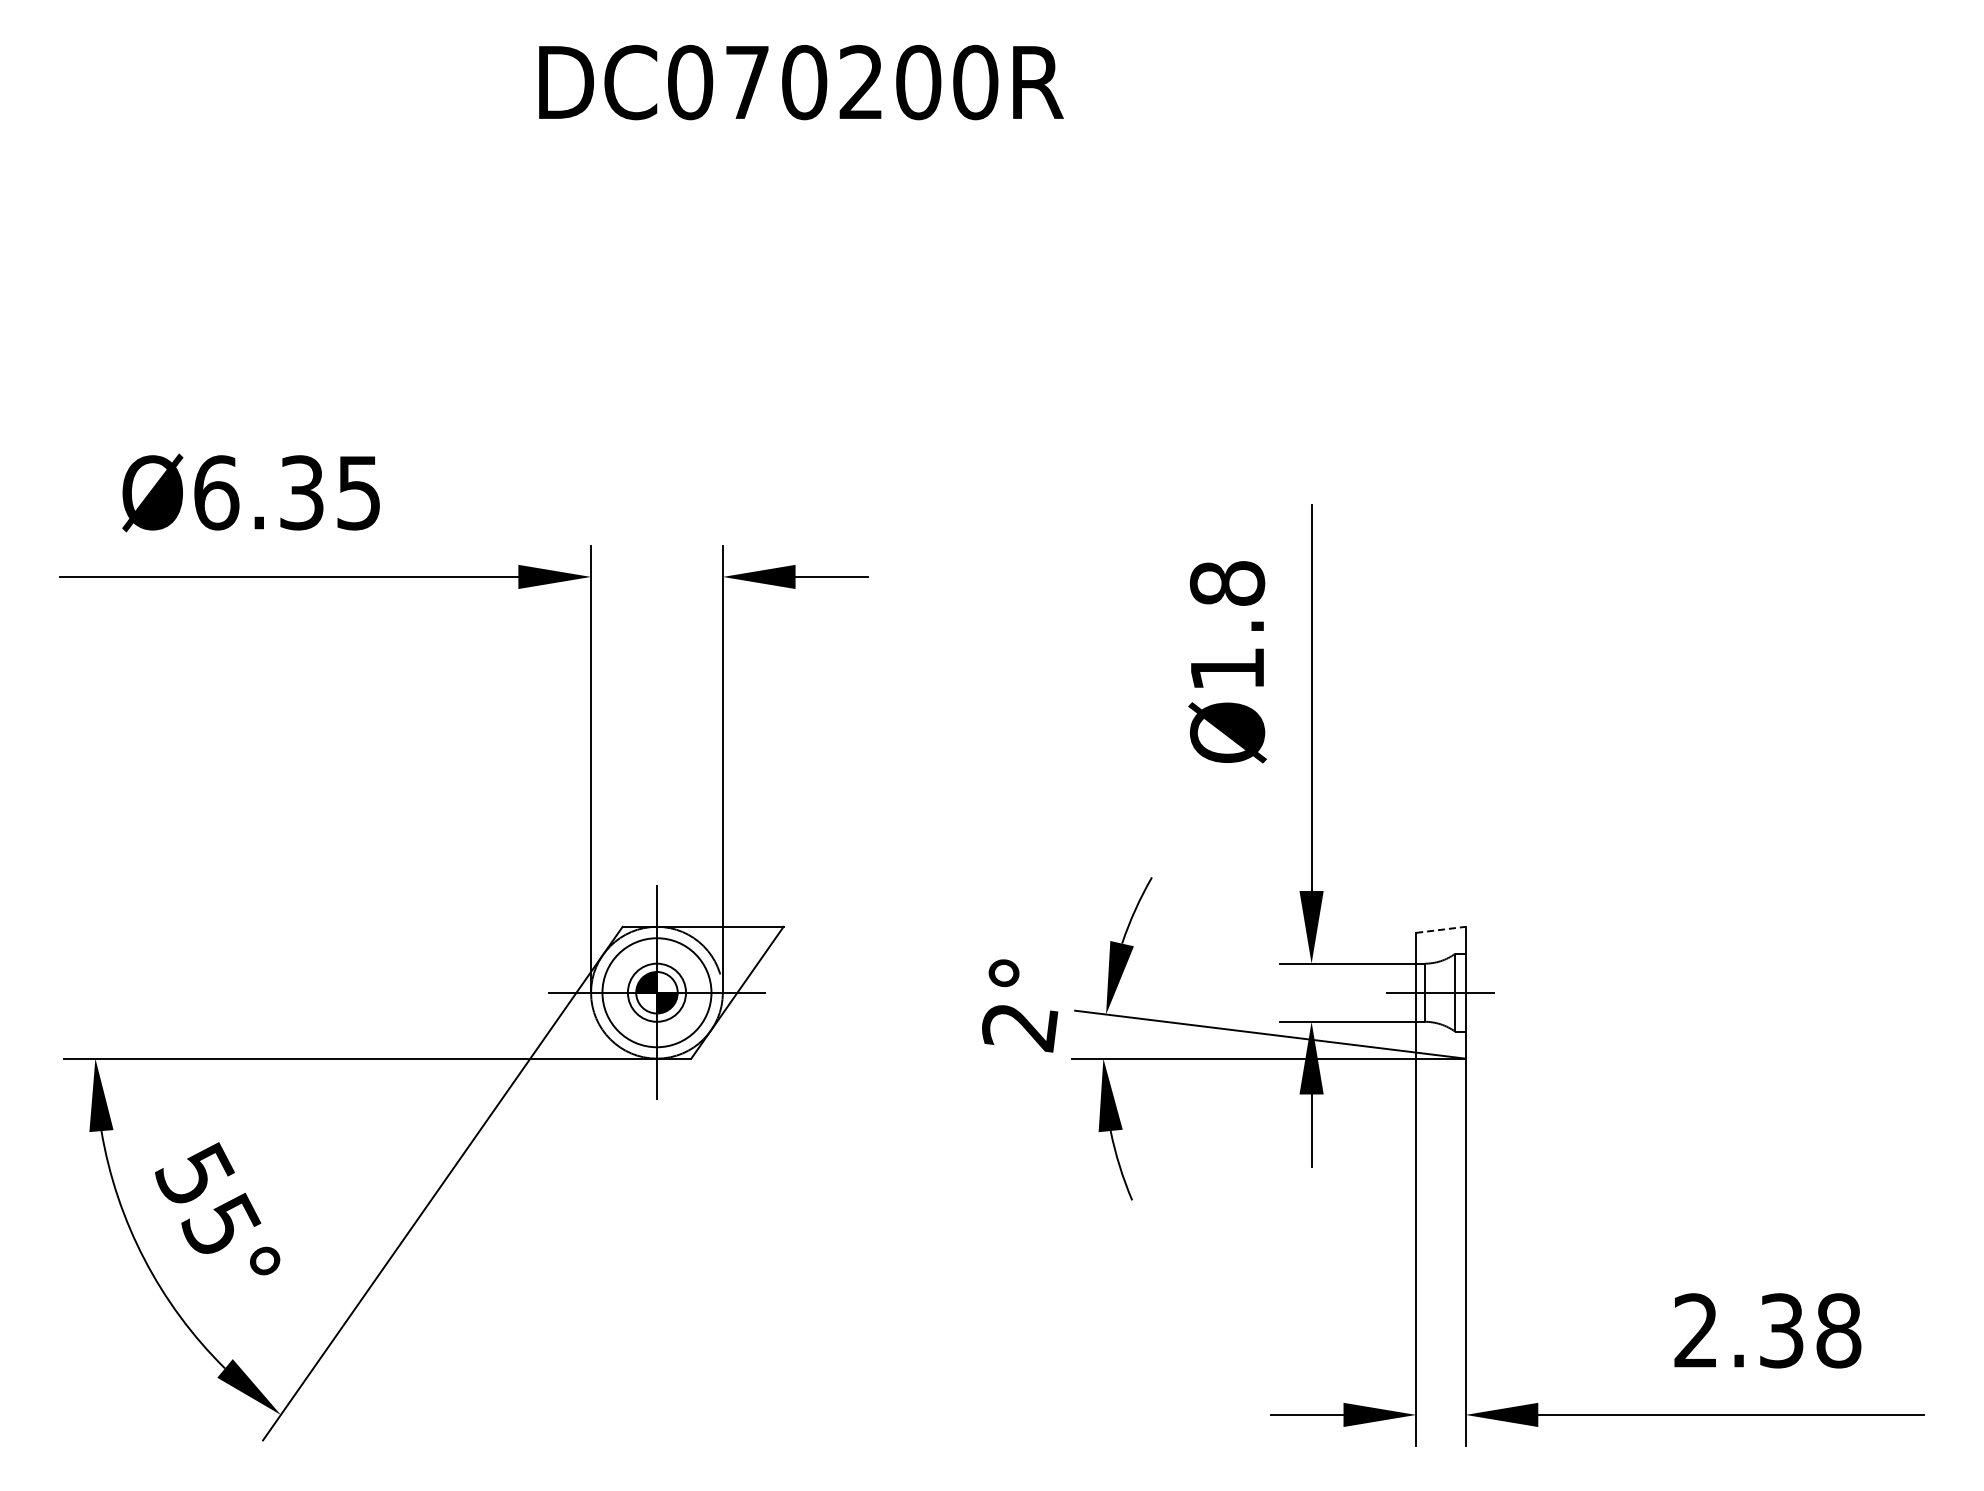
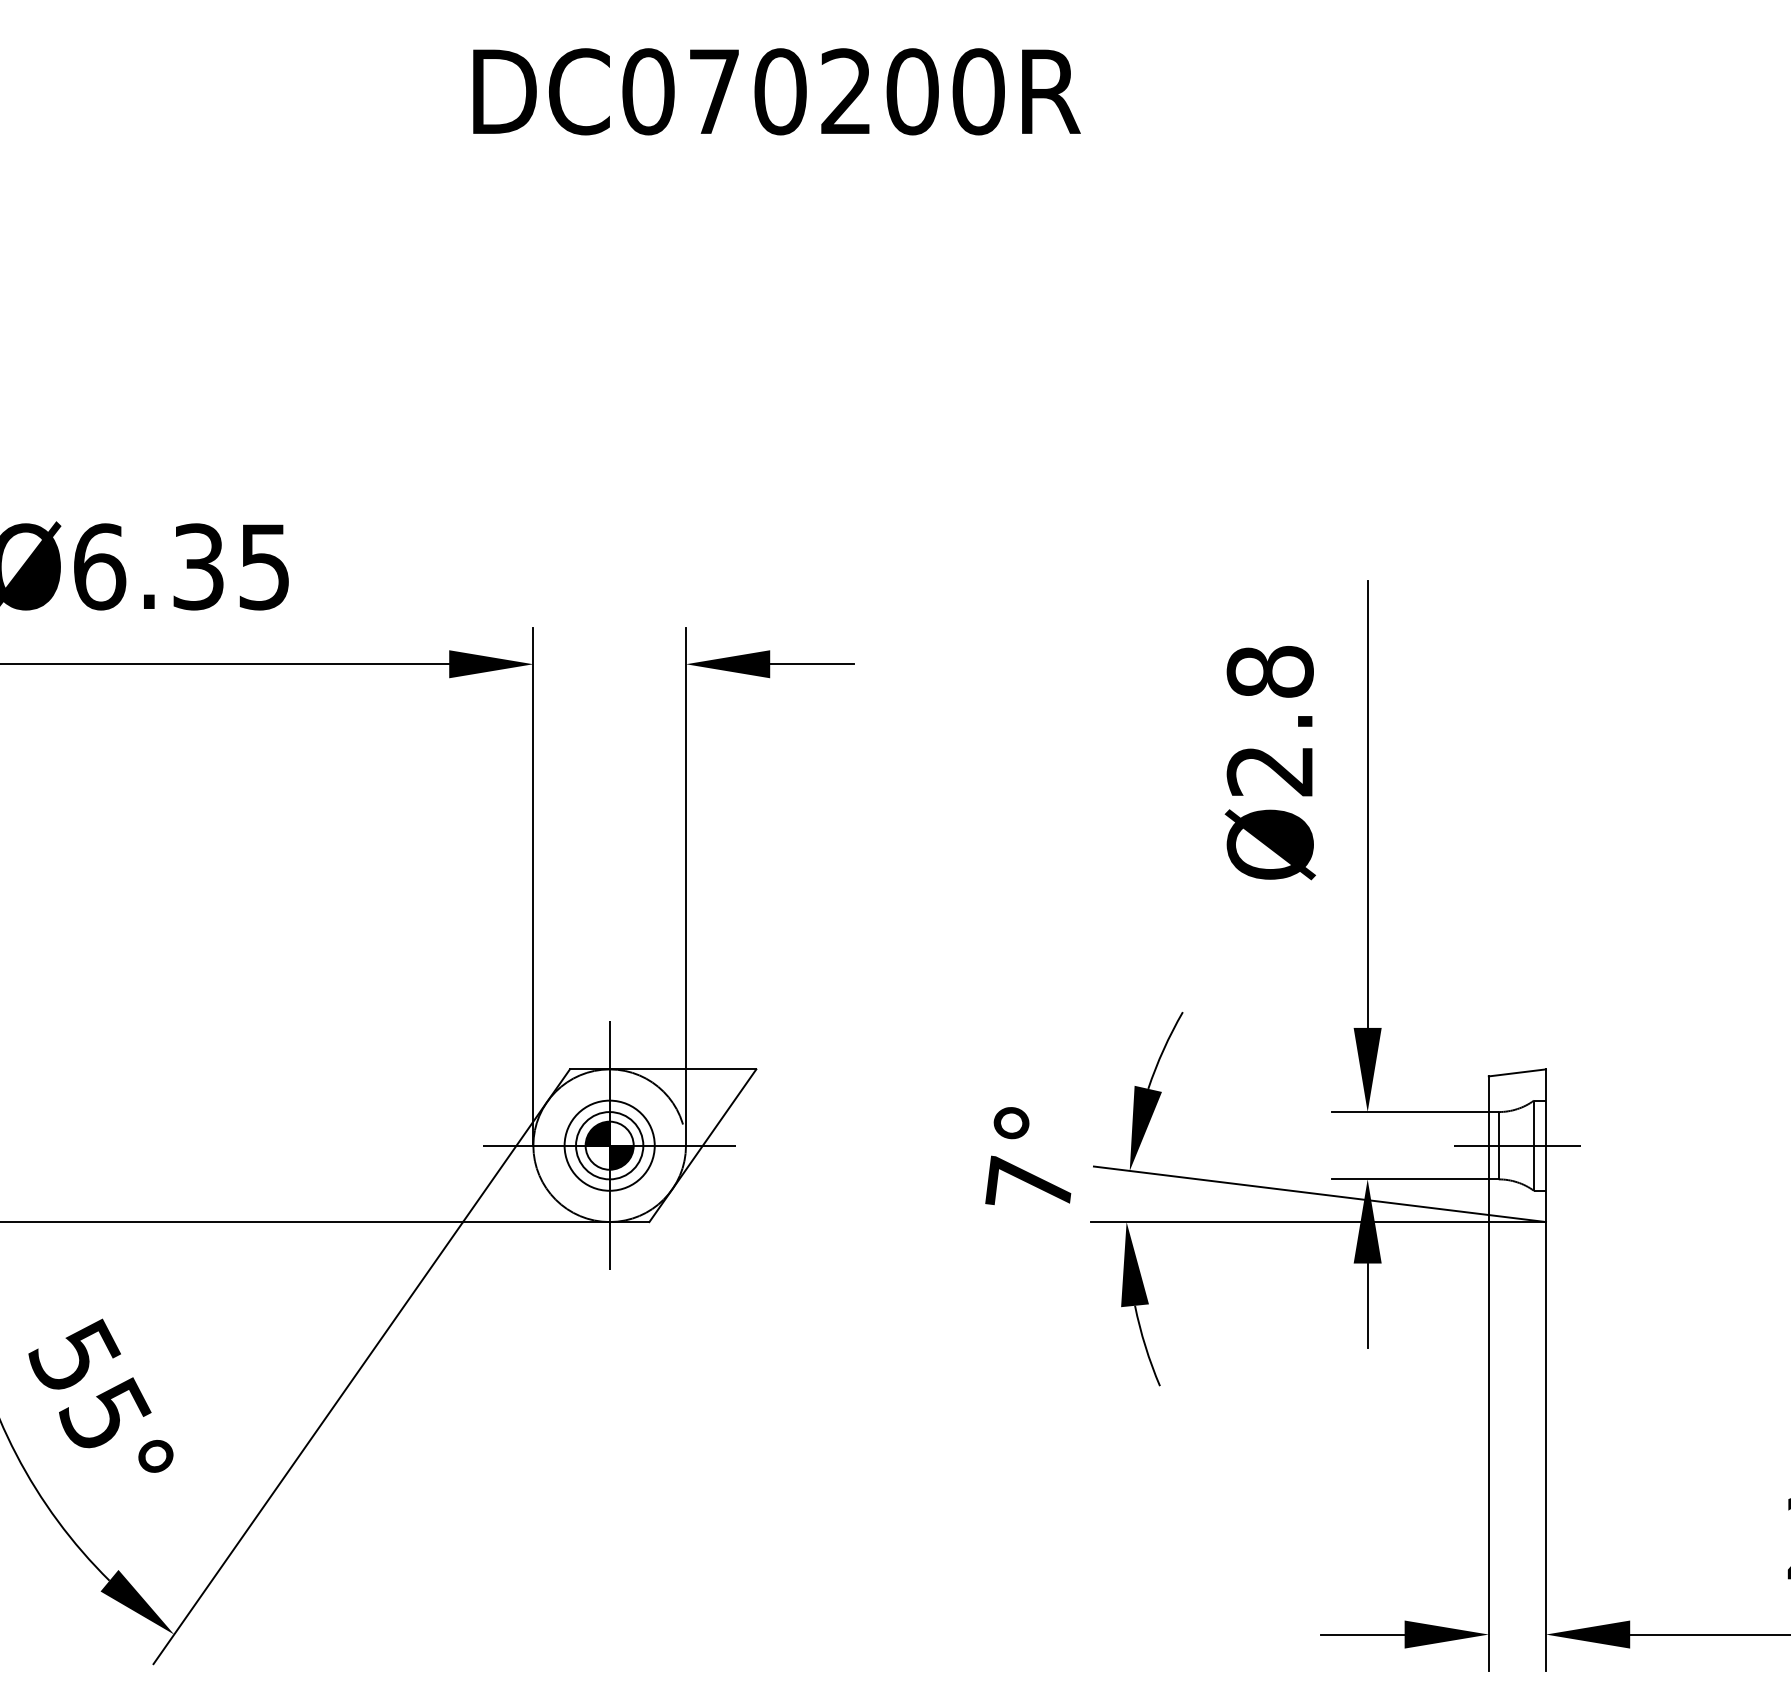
text: (1226, 669) -> (1269, 771), Ø1.8 -> Ø2.8
line: (1440, 929) -> (1516, 1072), dashed -> solid
circle: (656, 992) -> (609, 1145), size x0.71
text: (1019, 1026) -> (1029, 1184), 2° -> 7°

